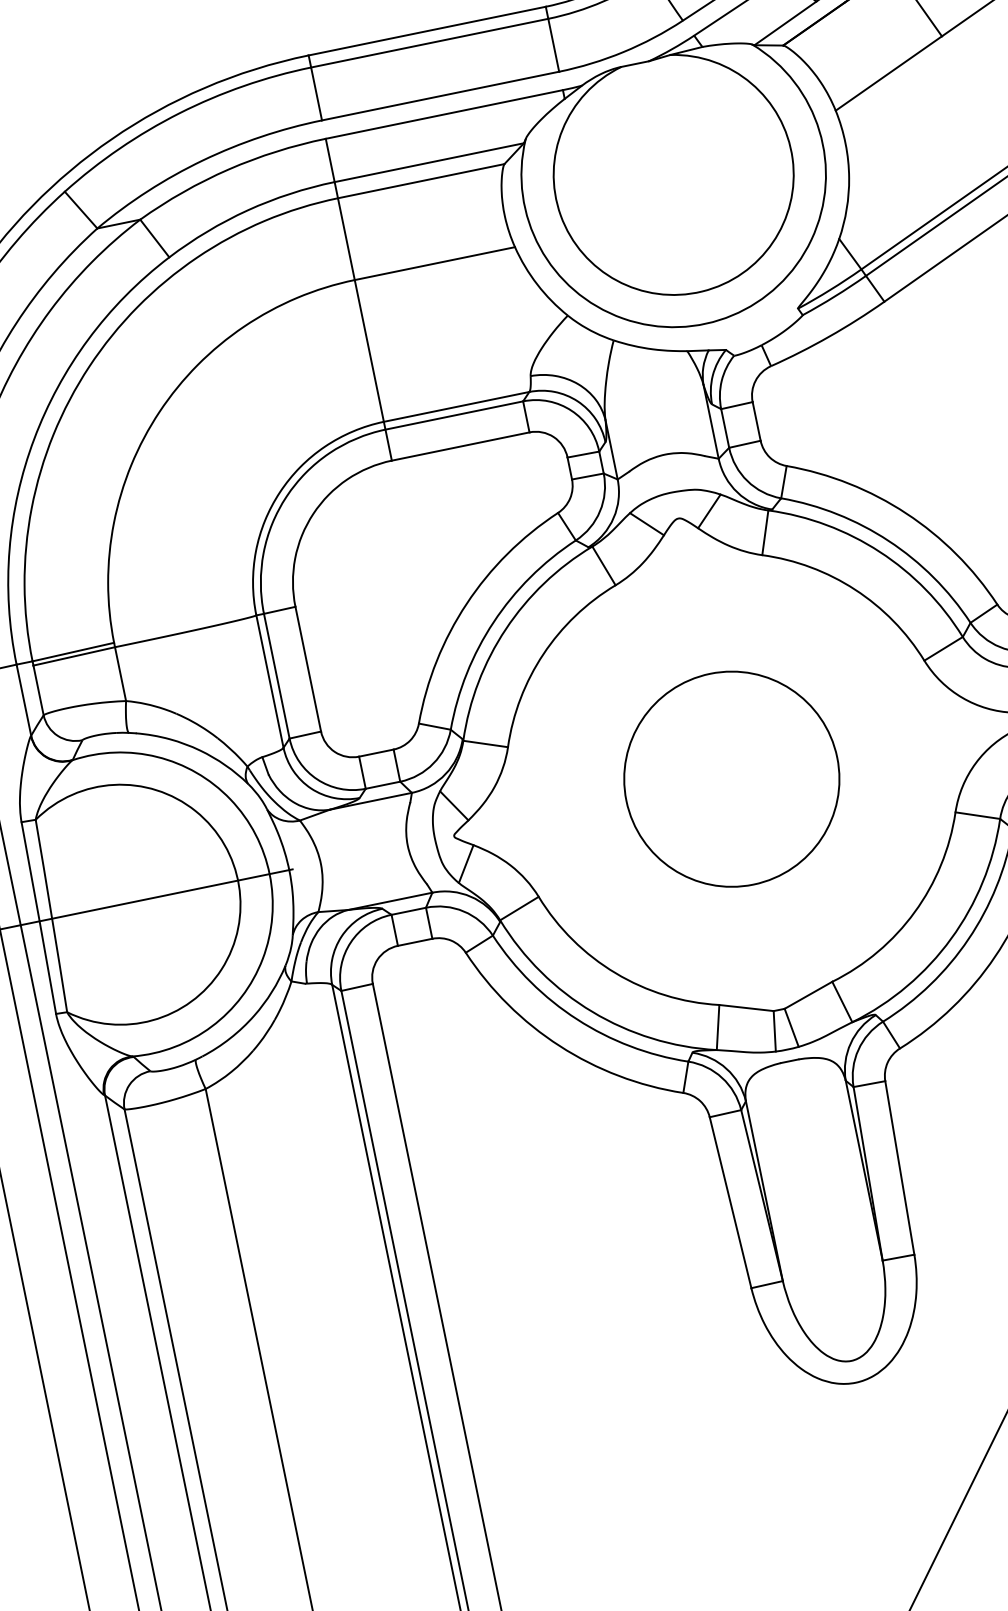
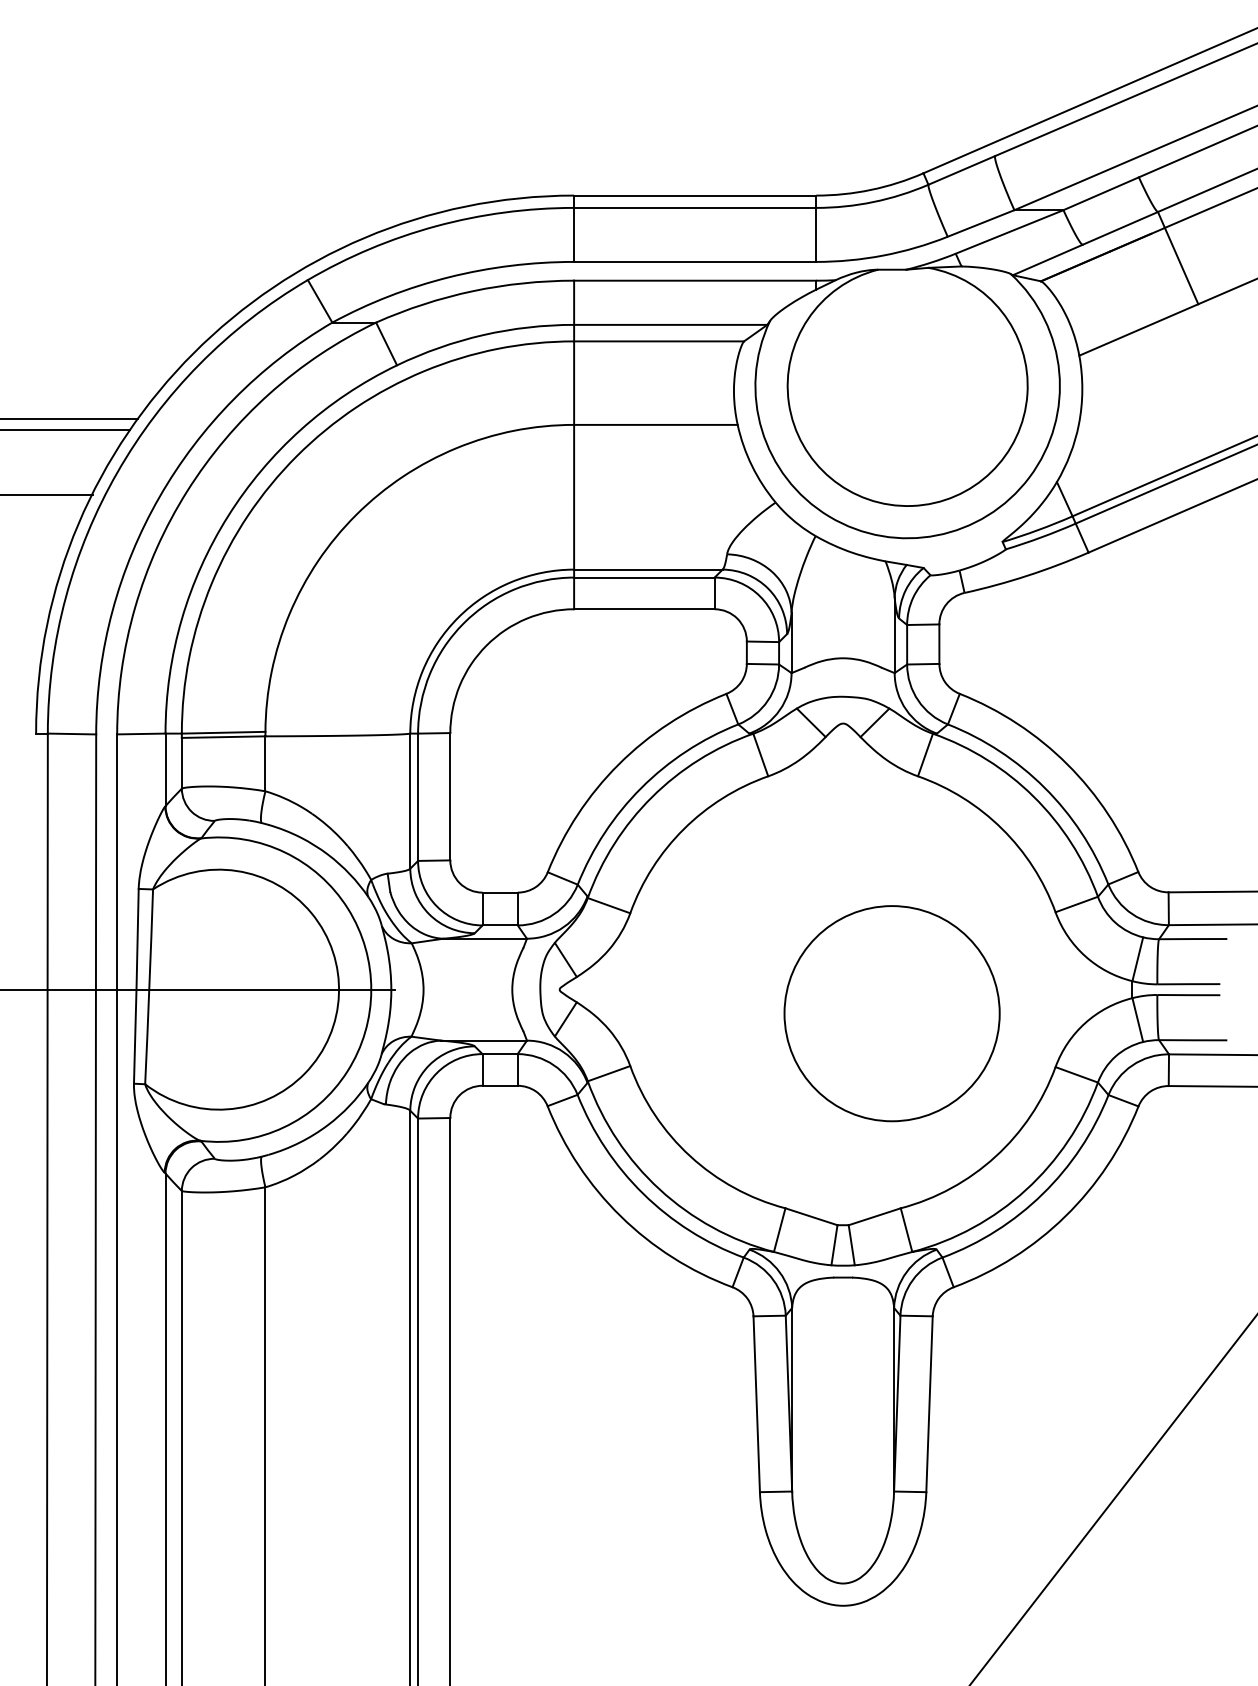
circle: (731, 779) -> (891, 1013), moved

